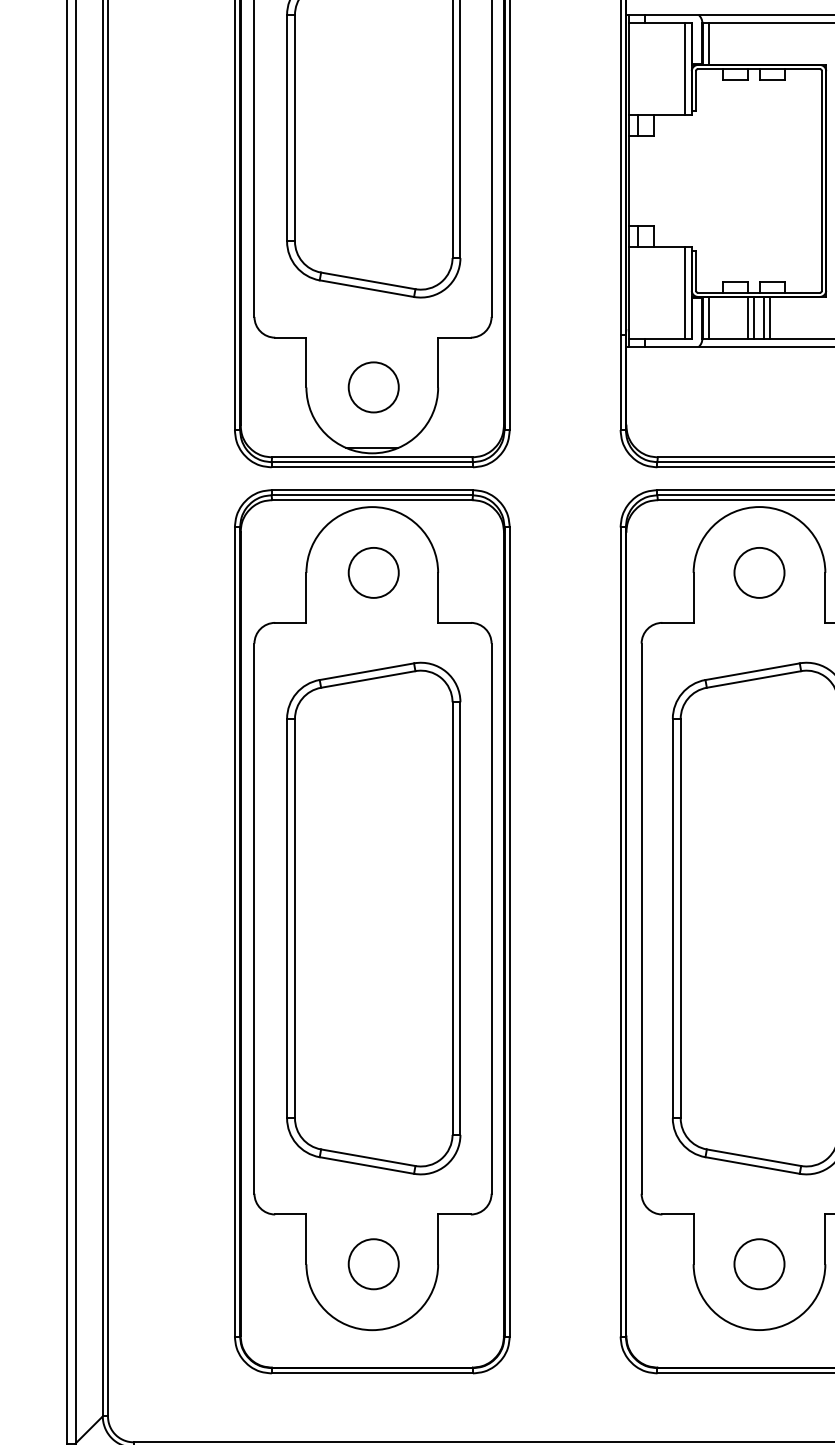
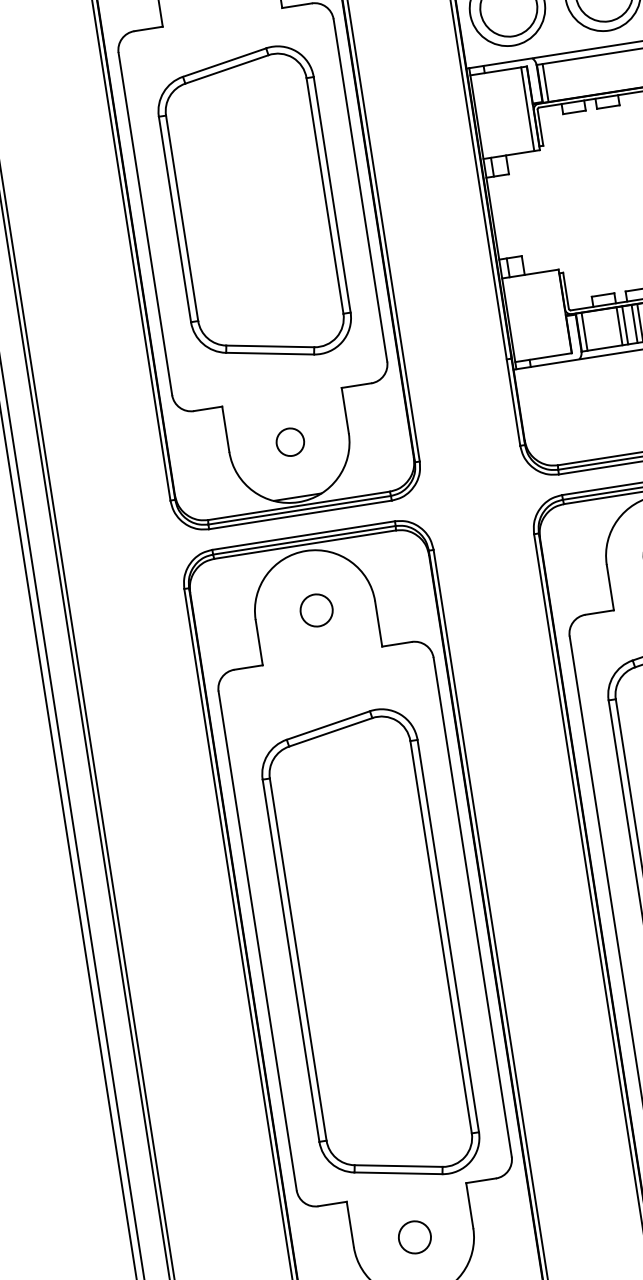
line: (685, 292) -> (559, 311), removed
circle: (373, 387) -> (290, 442), size x0.6
circle: (373, 572) -> (316, 610), size x0.7
part: (373, 918) -> (369, 948), moved
circle: (373, 1264) -> (414, 1237), size x0.7

